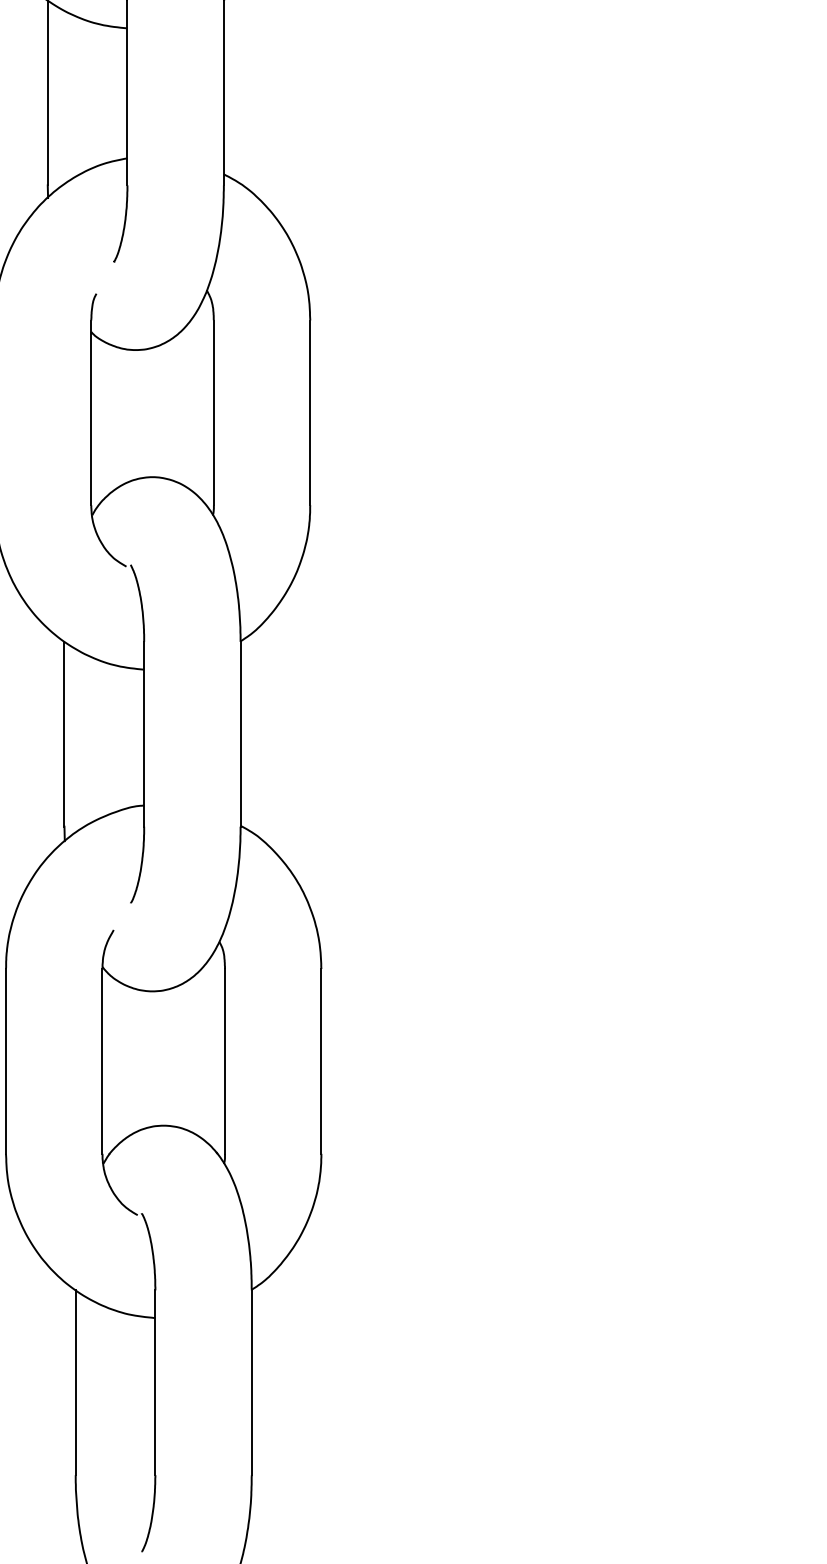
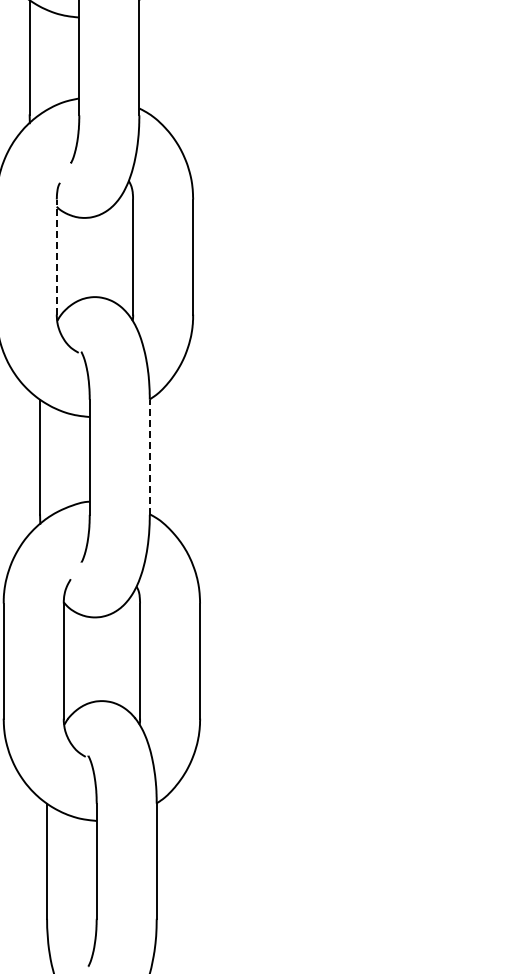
line: (90, 413) -> (56, 257), solid -> dashed
line: (240, 734) -> (149, 457), solid -> dashed

